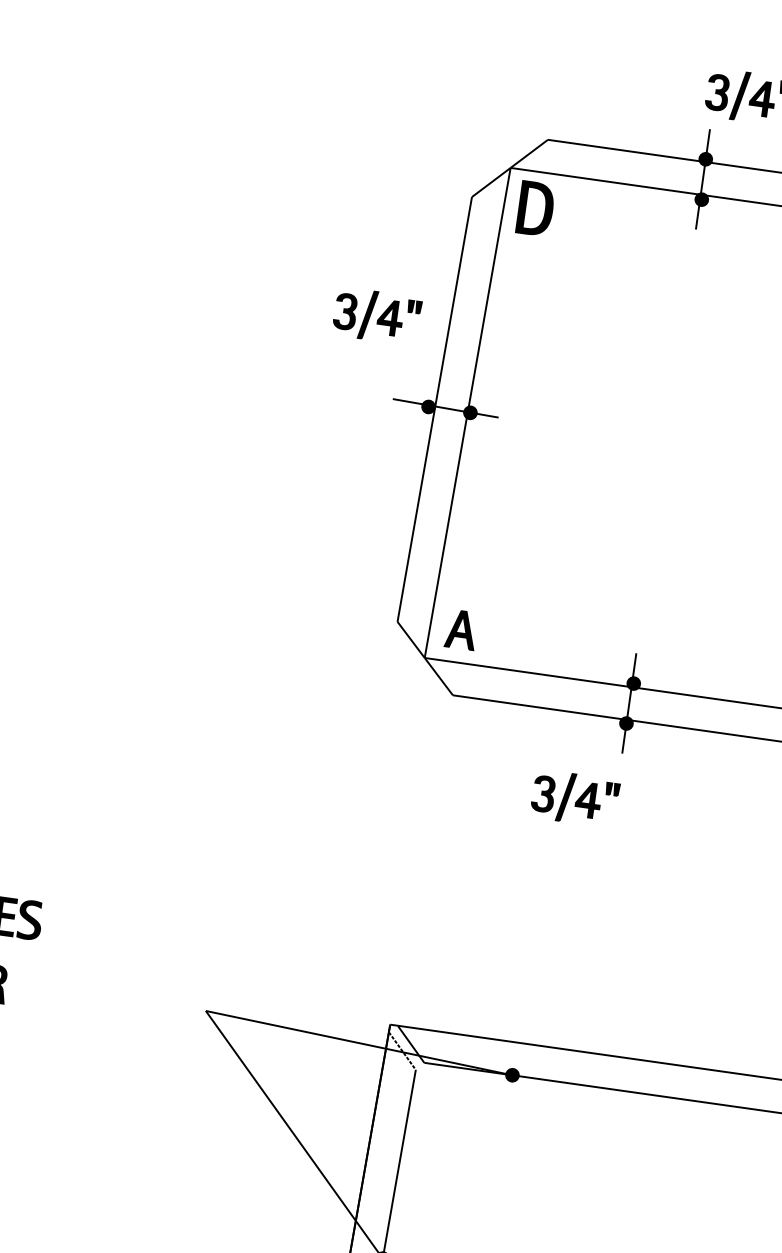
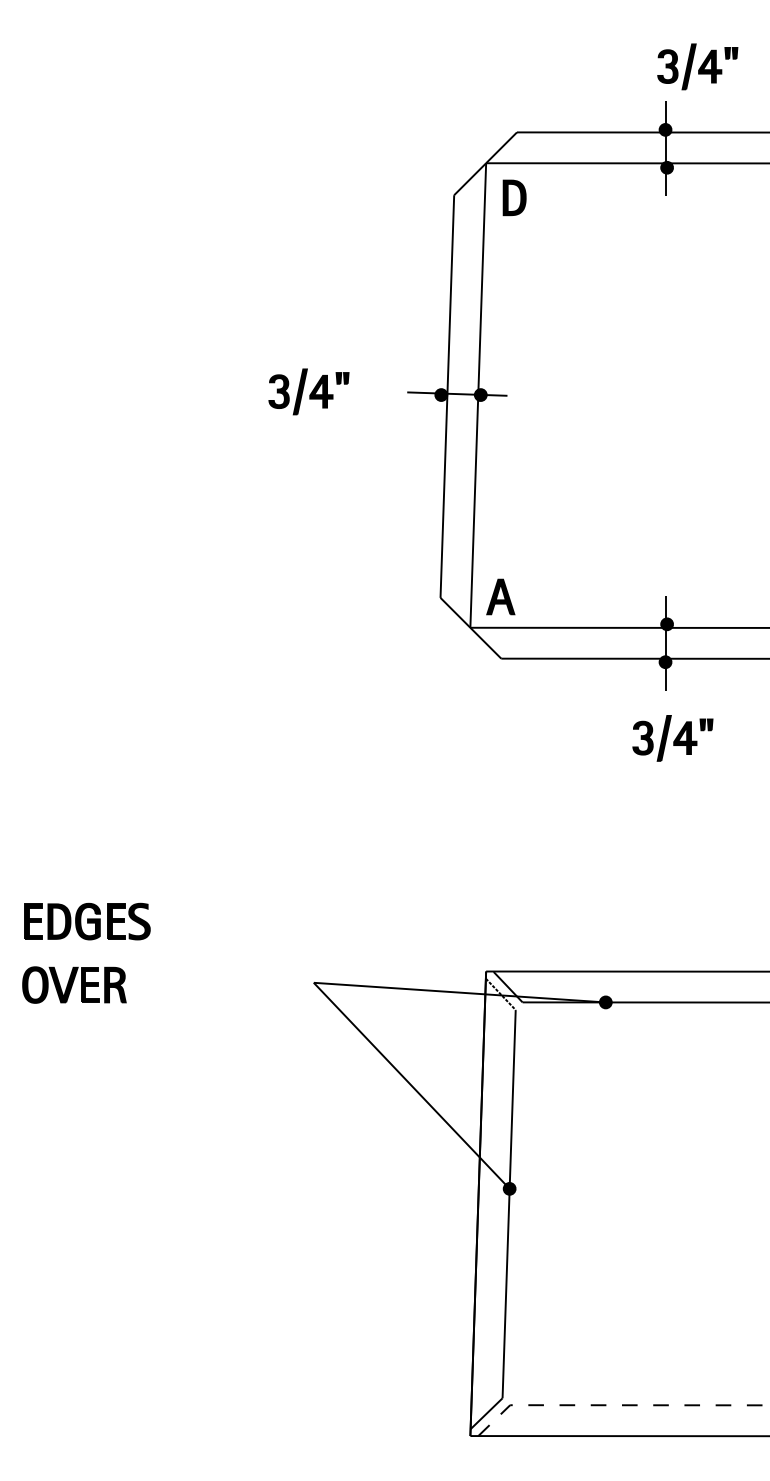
part: (535, 208) -> (514, 197), size x0.71
part: (376, 315) -> (308, 391), moved
part: (574, 798) -> (672, 738), moved

